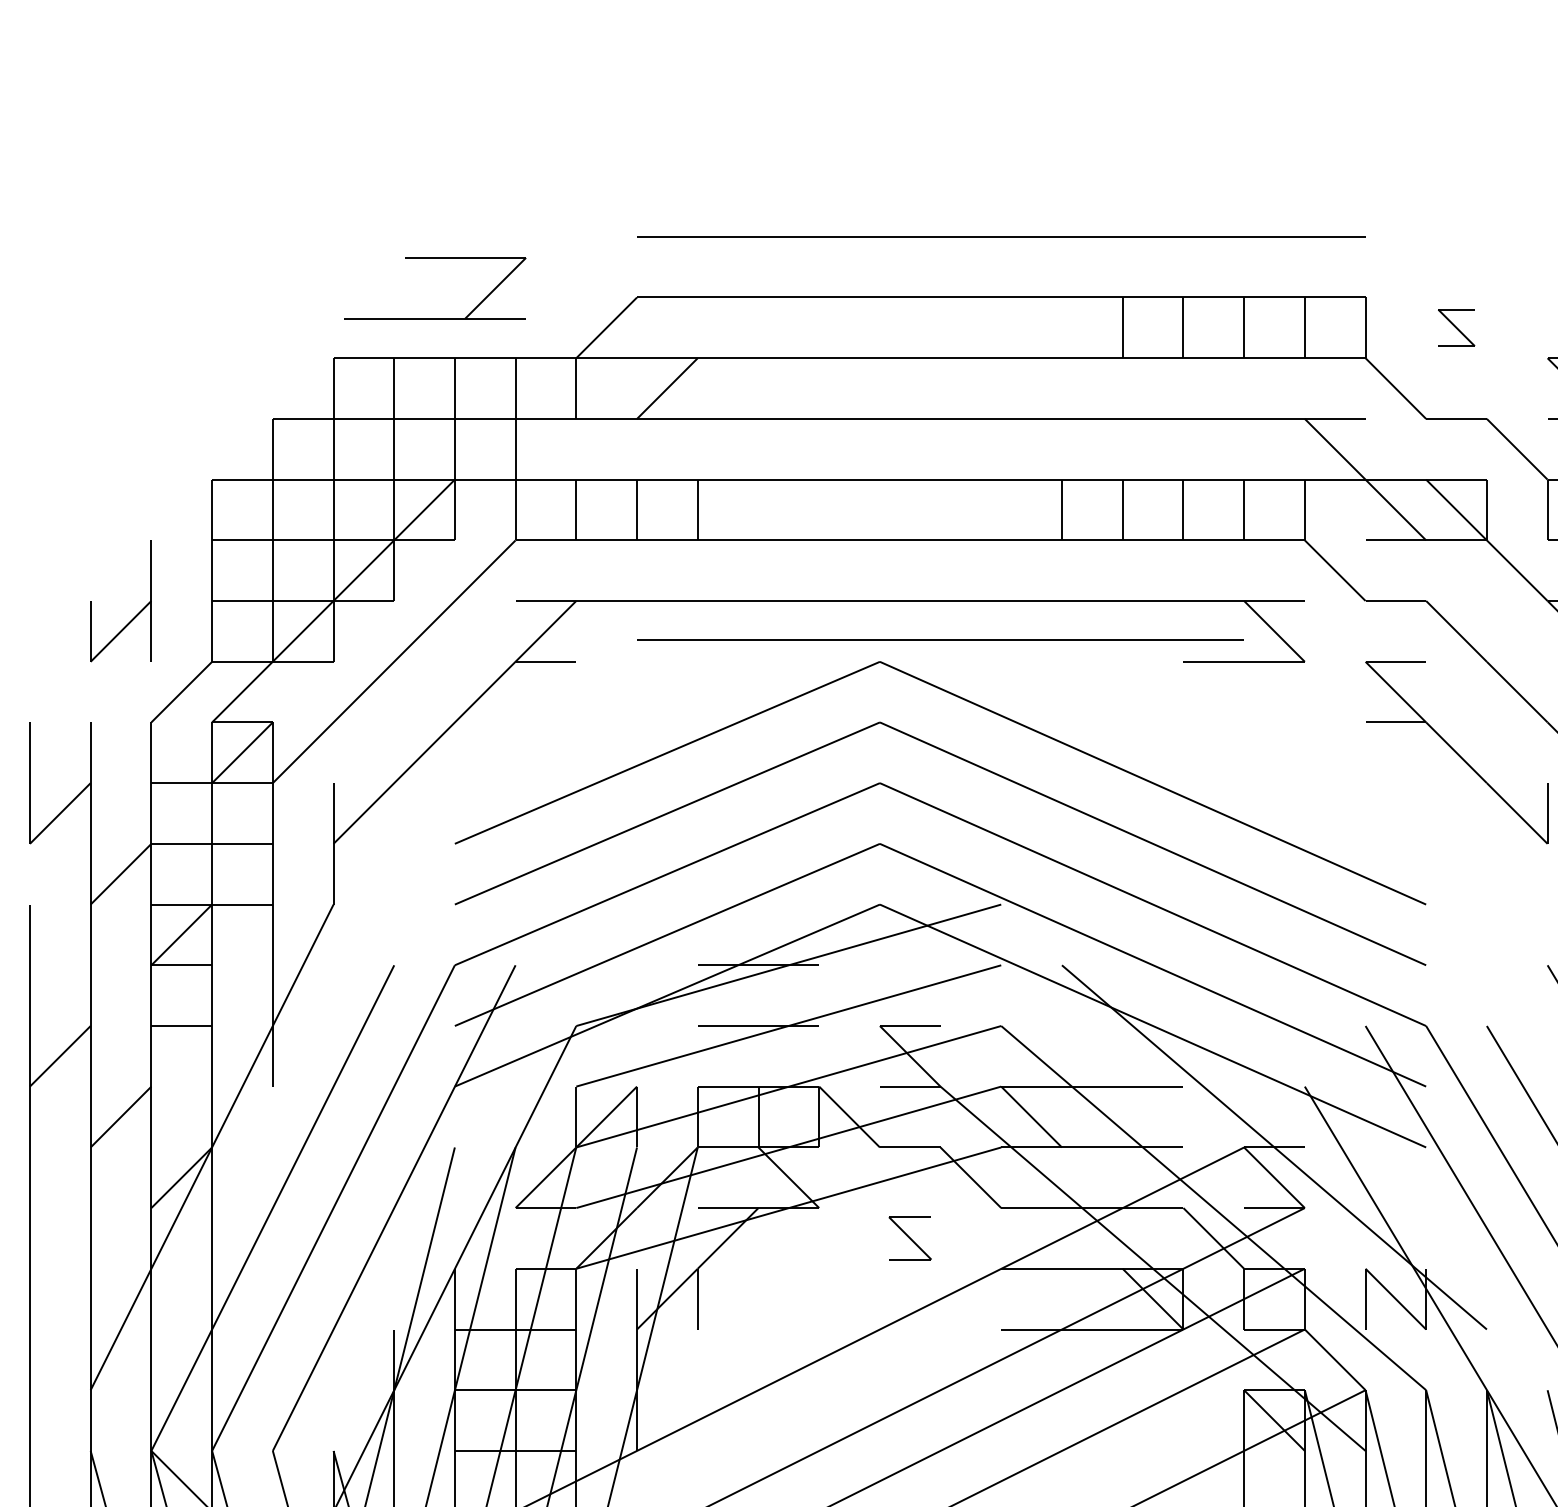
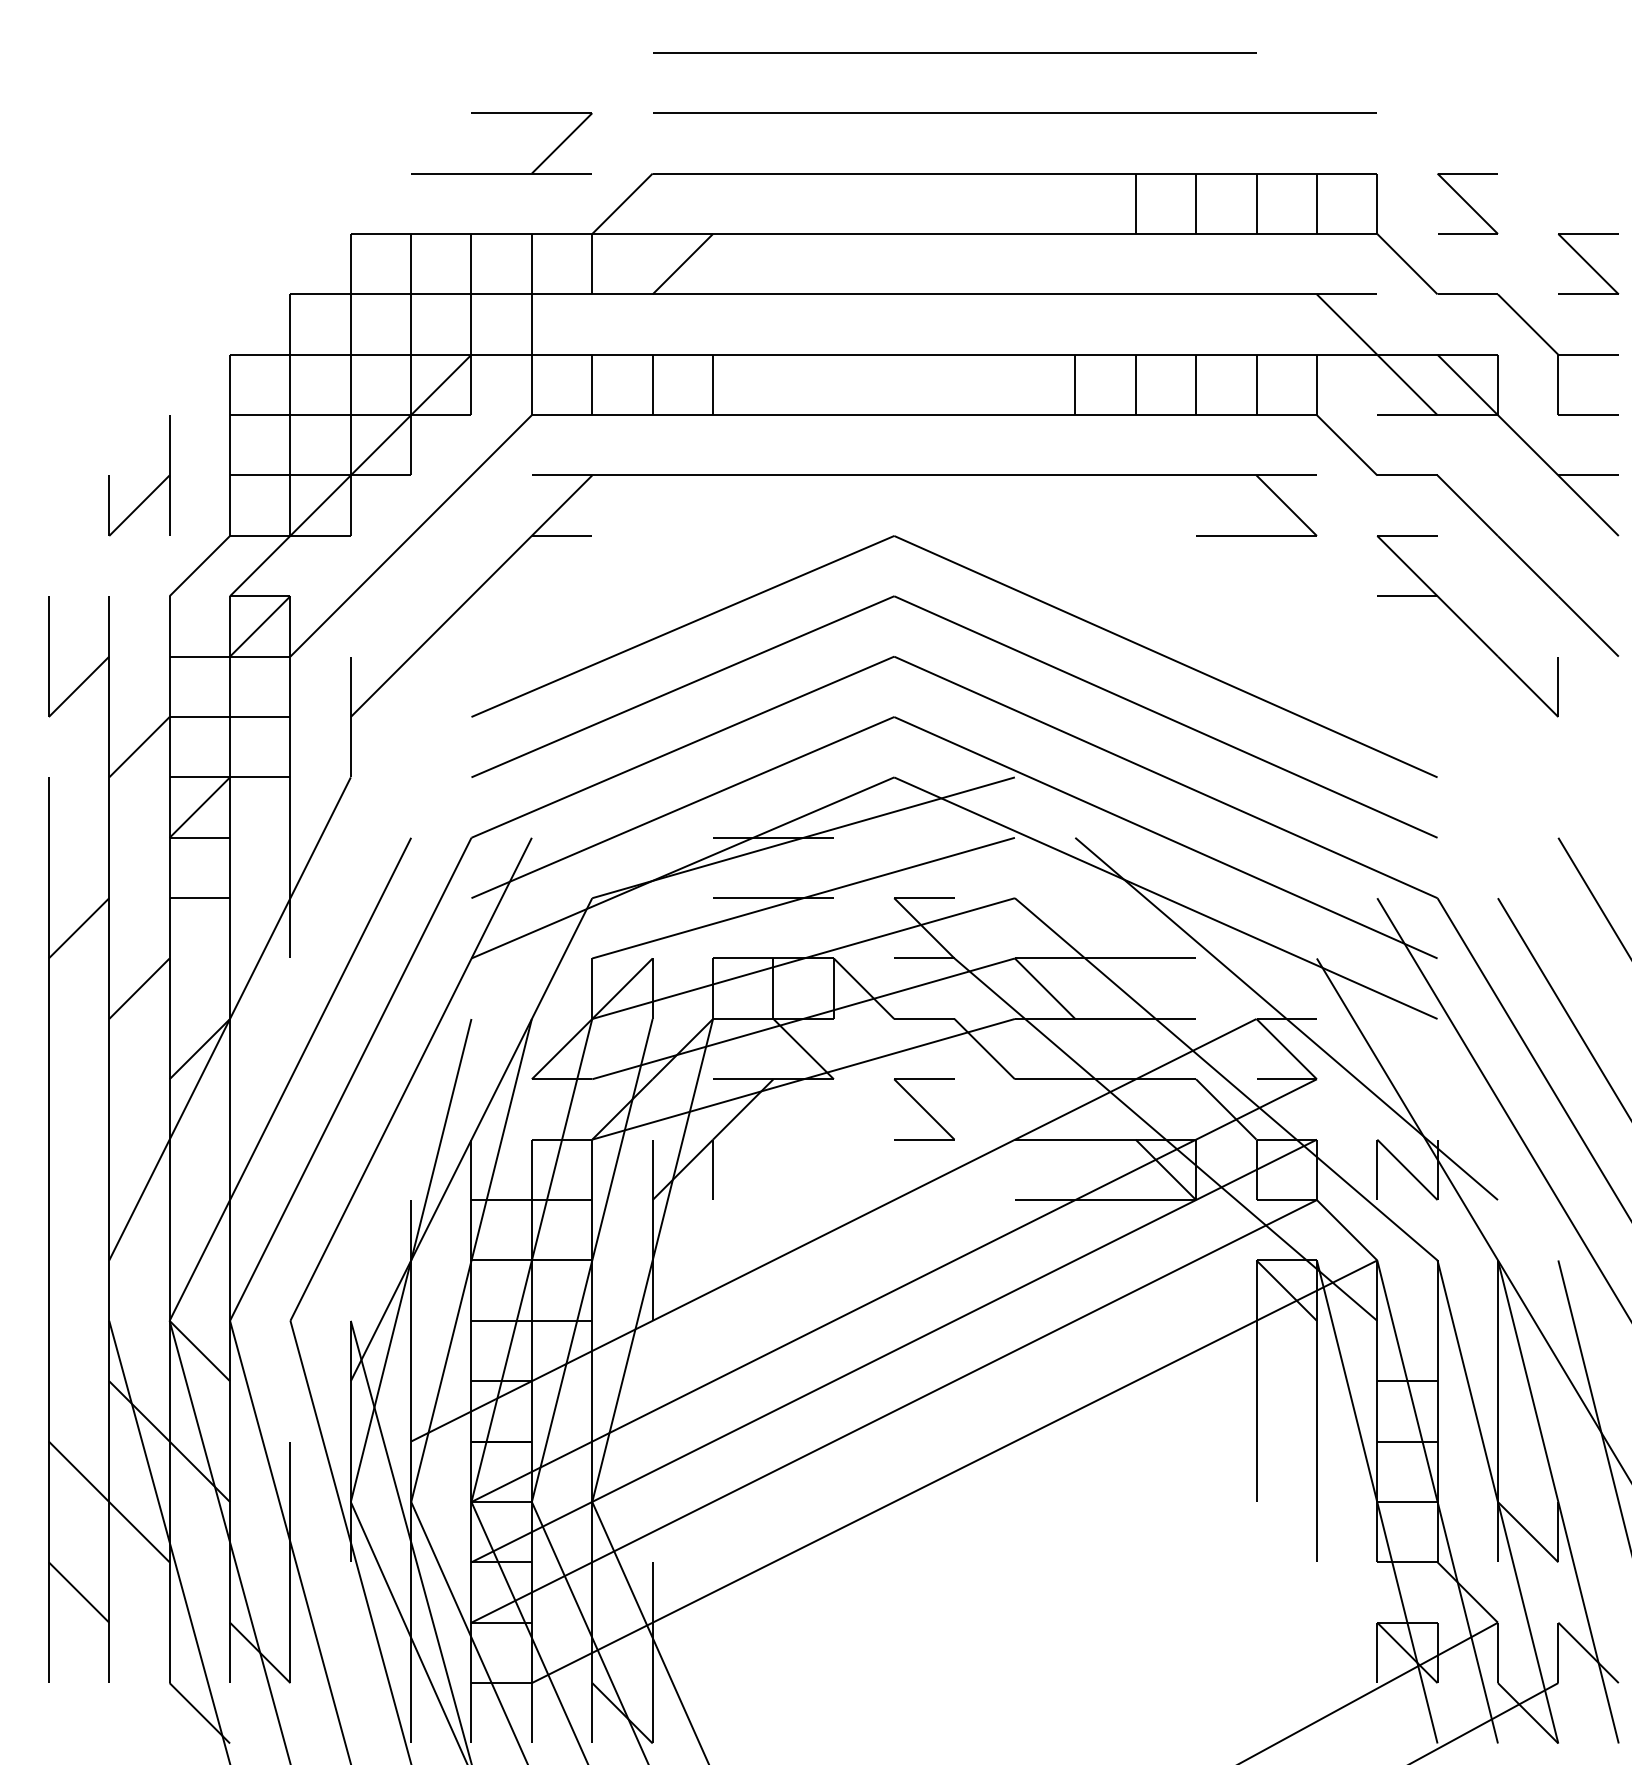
part: (434, 258) -> (501, 113), moved
part: (1456, 327) -> (1467, 203), size x1.67
line: (940, 639) -> (954, 52), moved
part: (910, 1238) -> (924, 1109), size x1.43

